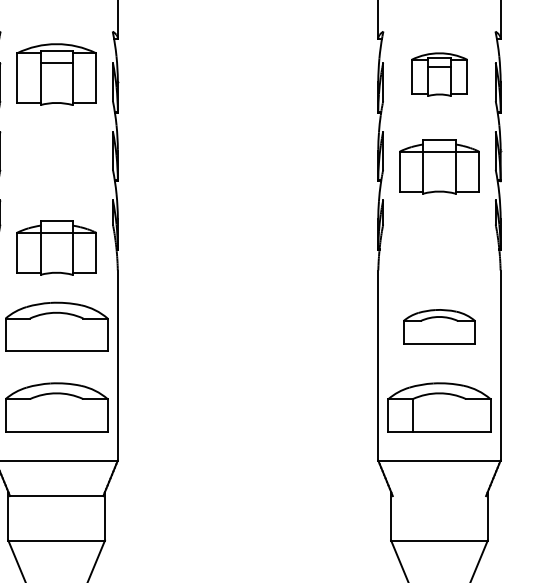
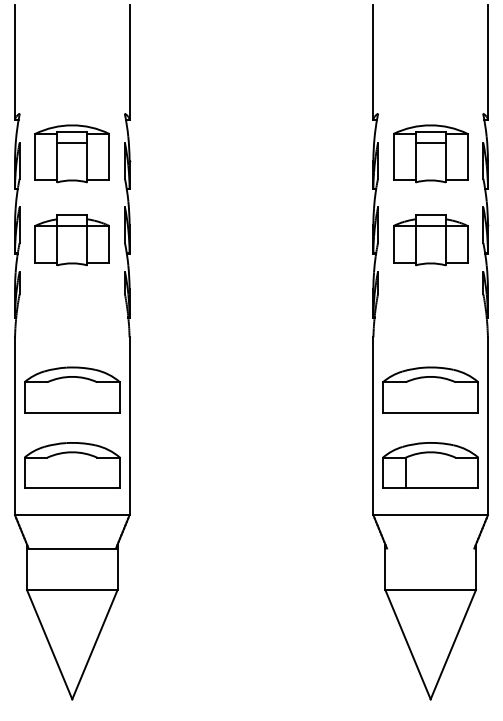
part: (439, 74) -> (430, 153), size x1.43
part: (55, 248) -> (71, 240), moved
part: (439, 326) -> (430, 389), size x1.43

